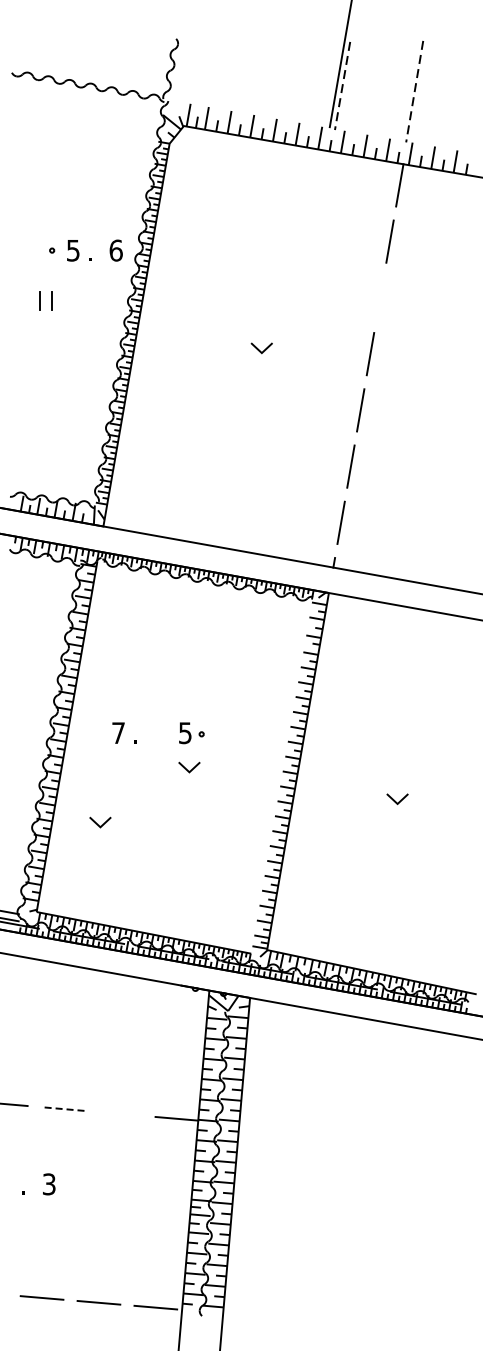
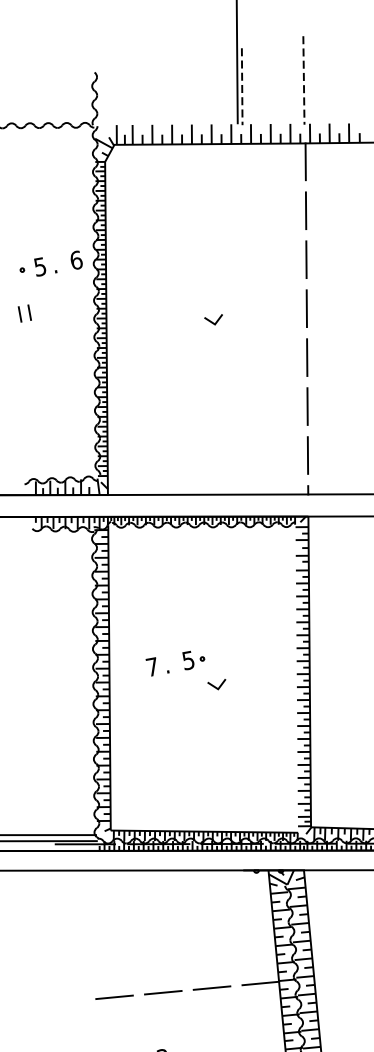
line: (379, 297) -> (305, 259), added
part: (191, 733) -> (193, 659), moved
line: (98, 824) -> (149, 747), removed
line: (62, 1109) -> (162, 993), dashed -> solid
line: (119, 1113) -> (211, 987), added

